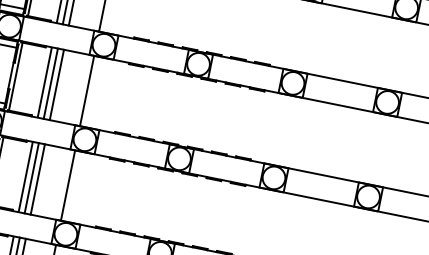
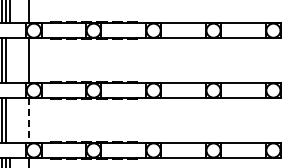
line: (57, 84) -> (10, 60), removed
line: (38, 179) -> (10, 120), removed
line: (68, 187) -> (29, 121), solid -> dashed

